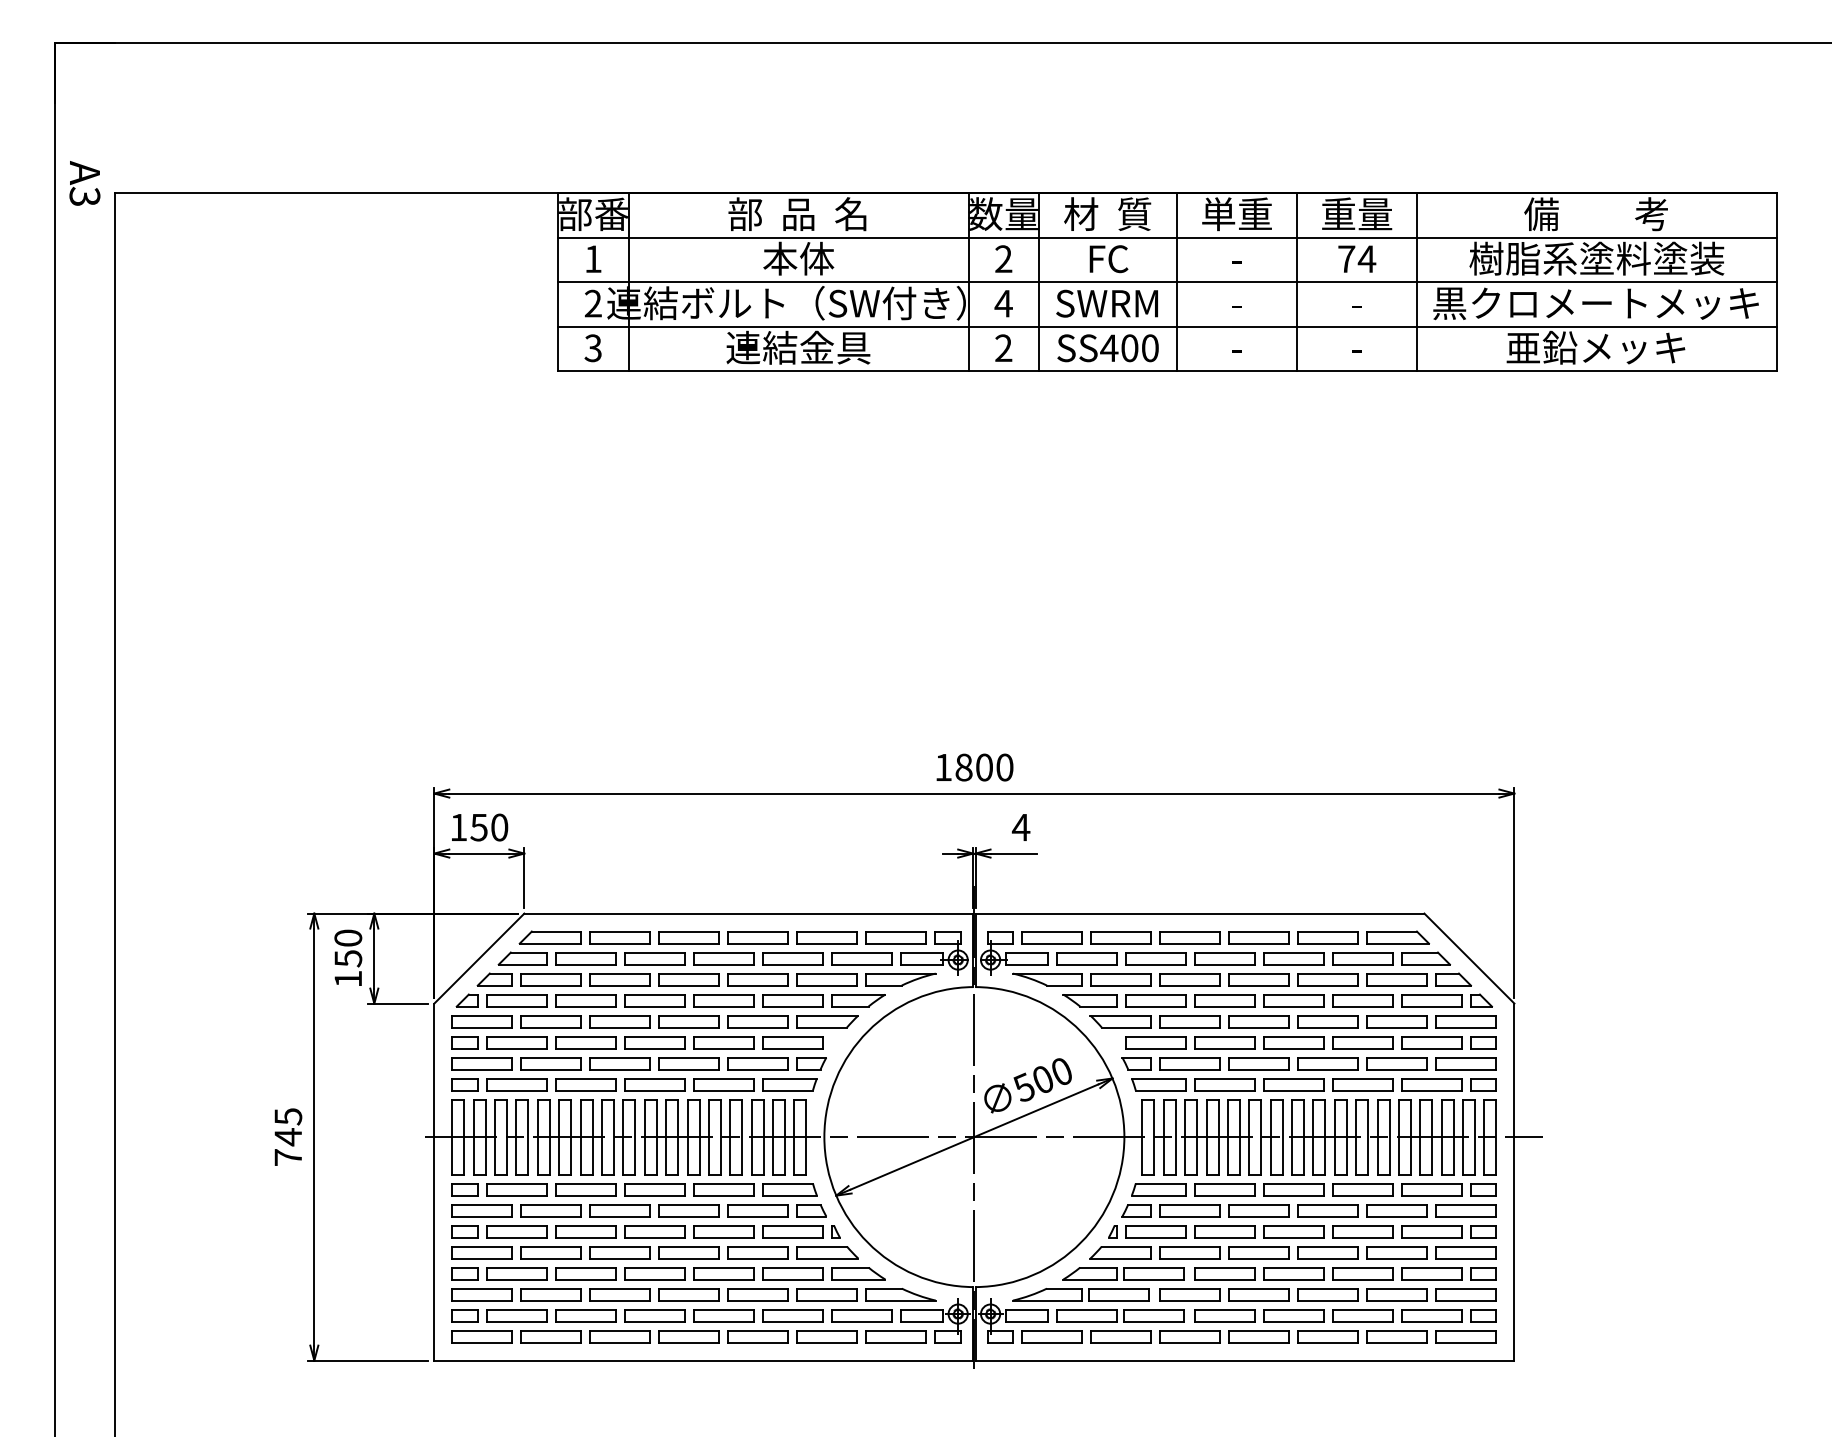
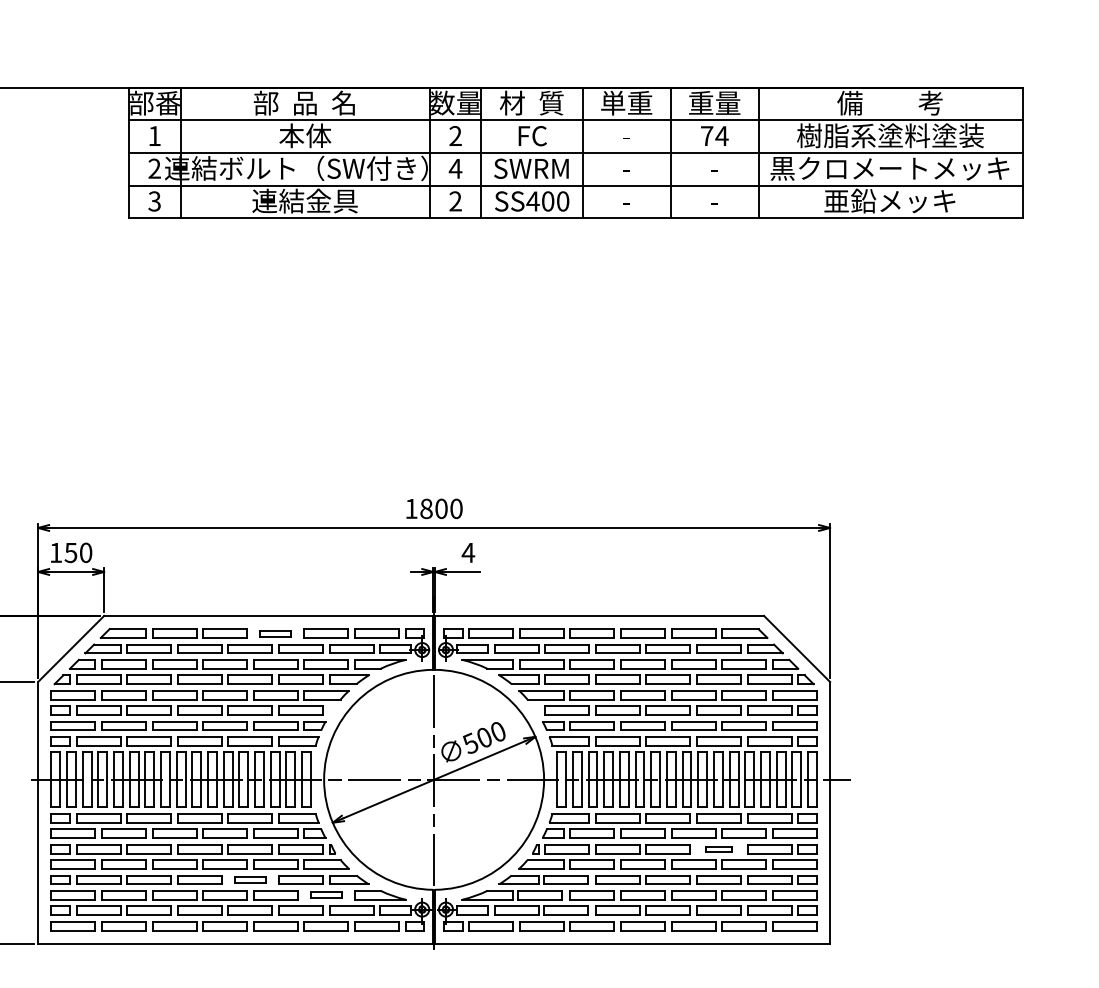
part: (757, 937) -> (275, 633), size x0.7
part: (1362, 1231) -> (718, 849), size x0.6
part: (723, 1273) -> (250, 879), size x0.7
part: (826, 1294) -> (325, 895), size x0.7

